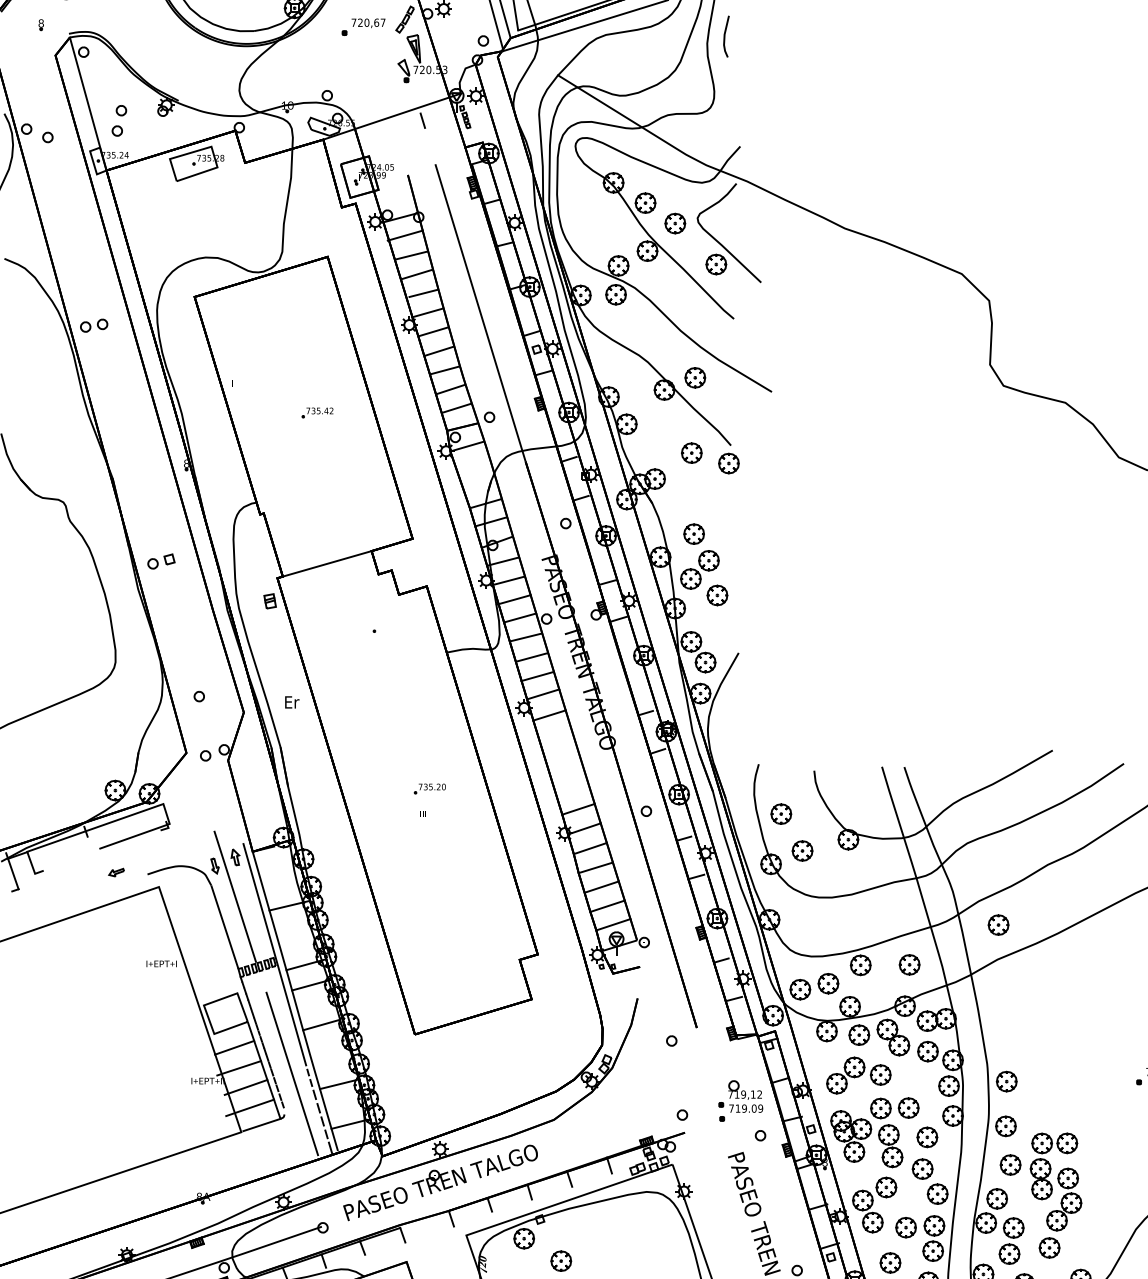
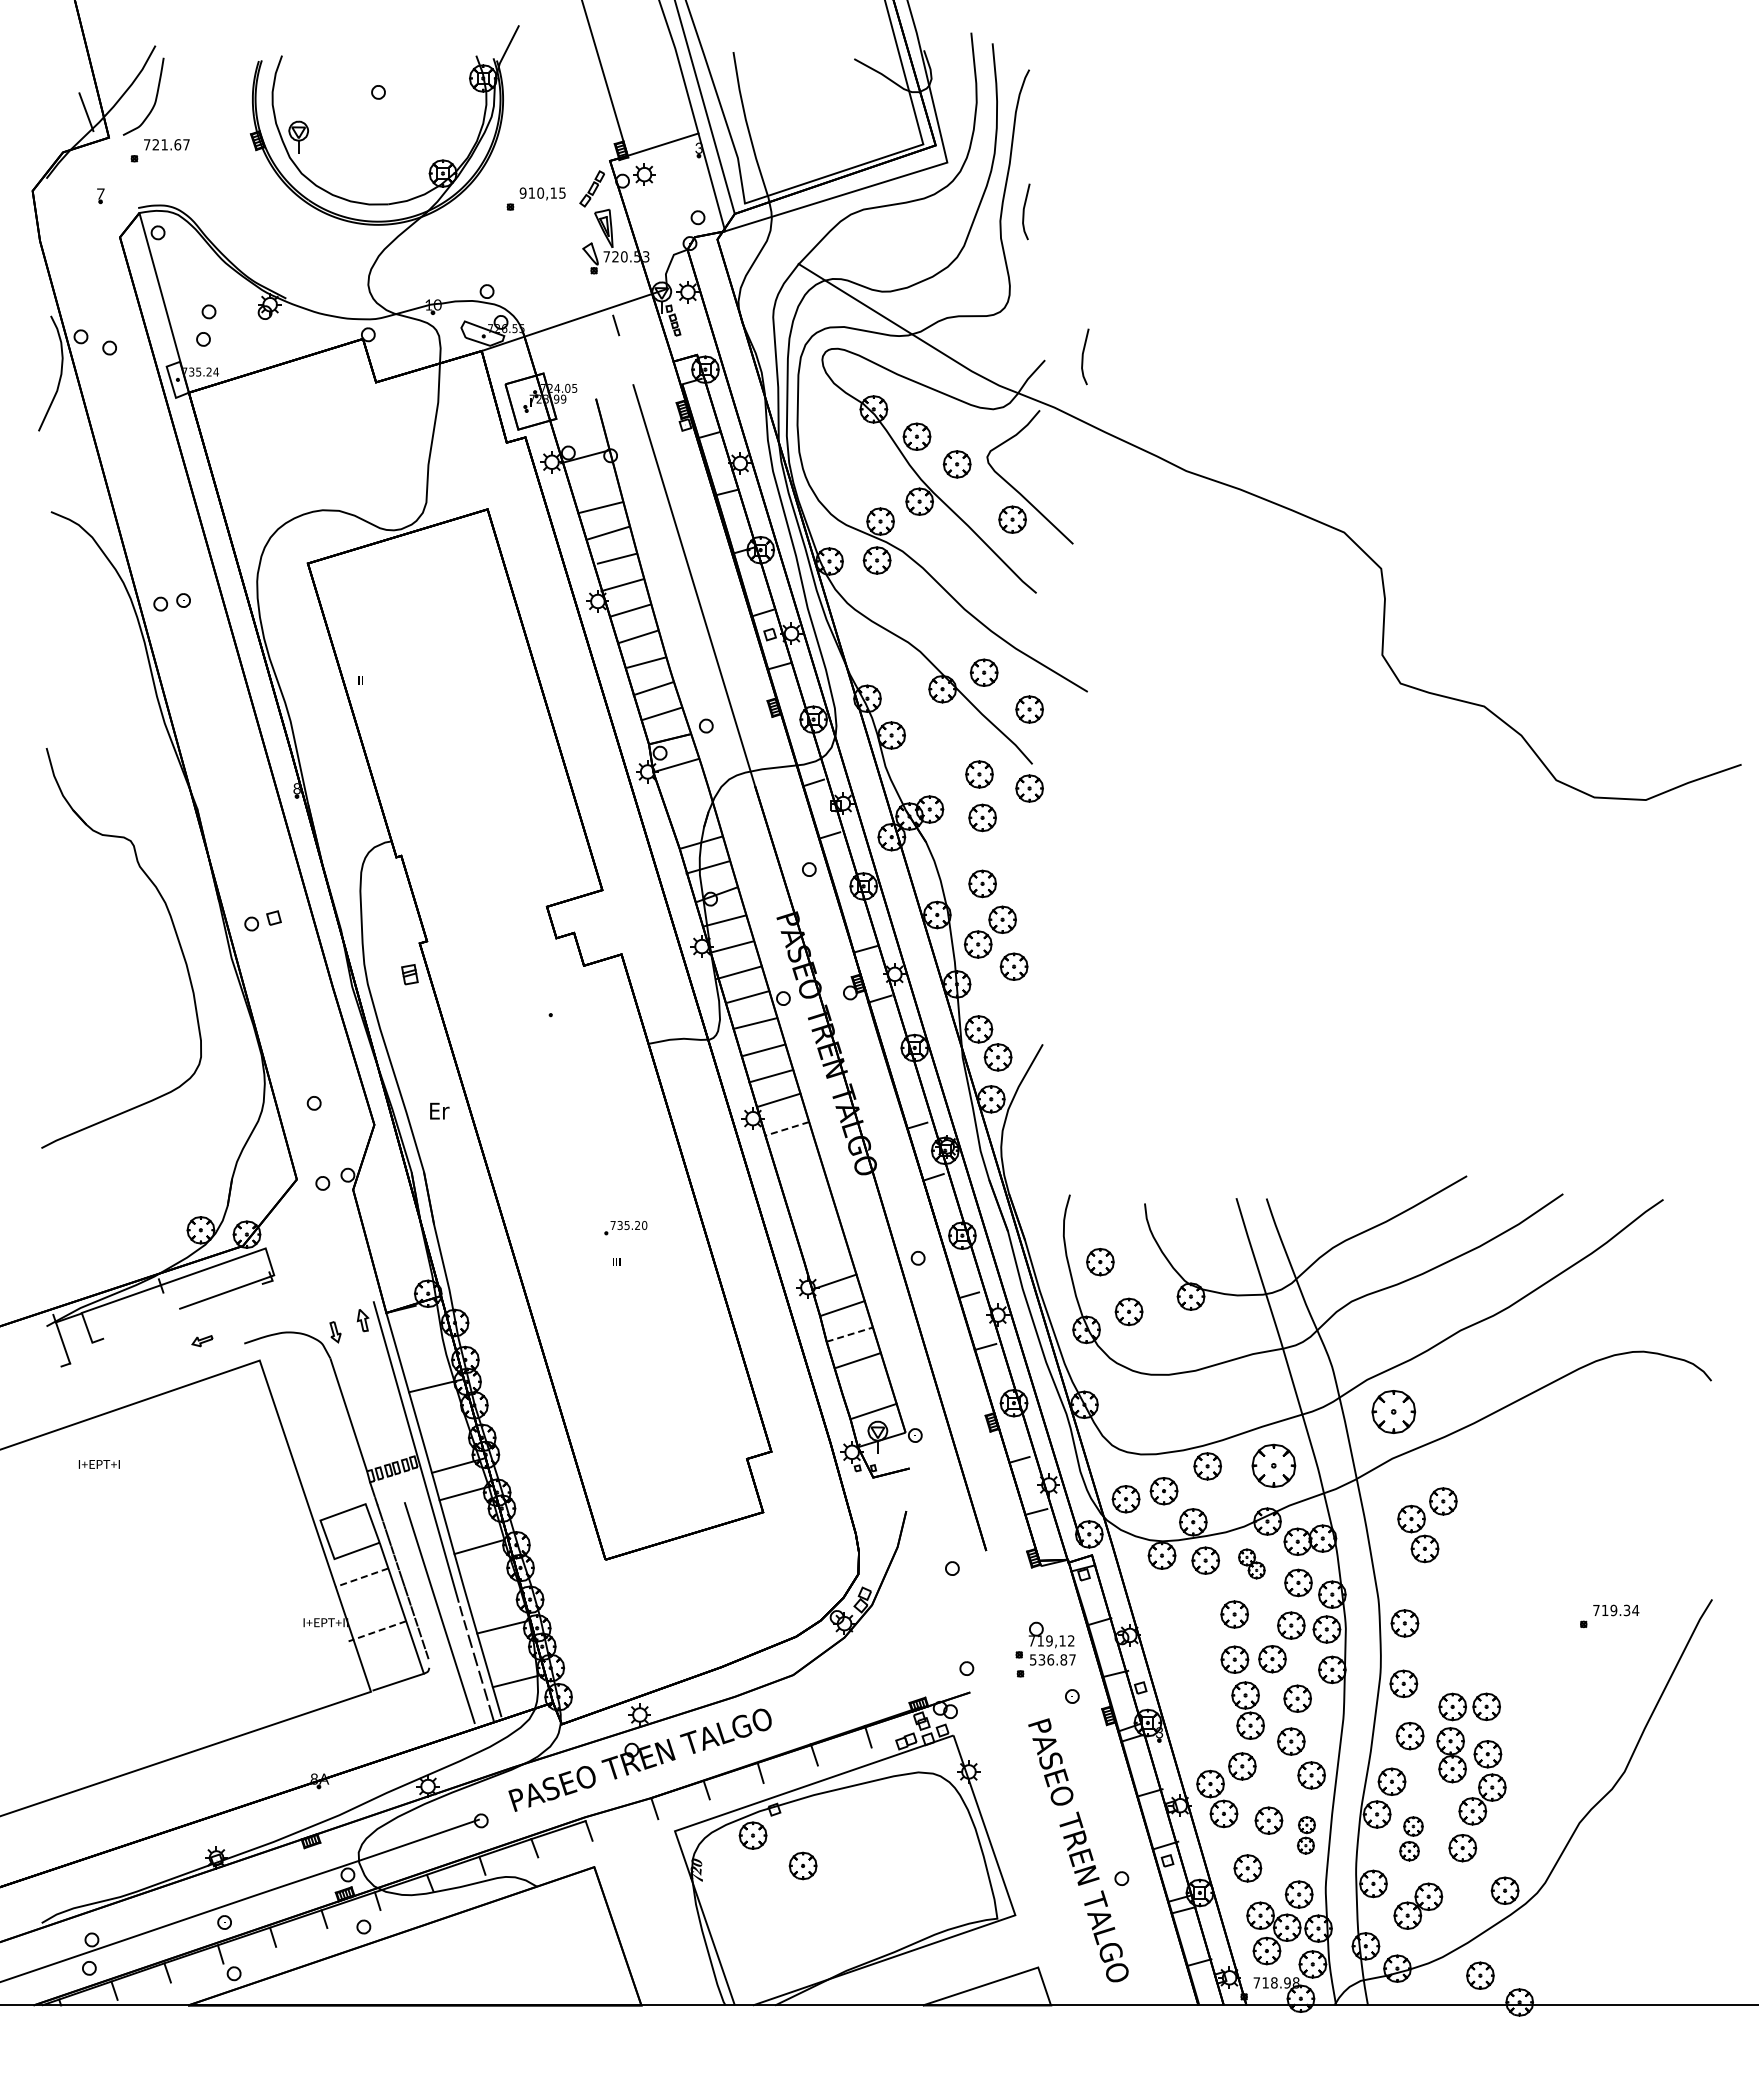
text: (368, 22) -> (542, 192), 720,67 -> 910,15
text: (41, 23) -> (100, 193), 8 -> 7
line: (768, 143) -> (1083, 356), added
part: (196, 163) -> (310, 383), removed
line: (405, 235) -> (592, 480), removed
part: (728, 405) -> (1029, 709), added
part: (317, 413) -> (473, 720), removed
part: (694, 484) -> (982, 817), added
line: (327, 563) -> (487, 923), removed
line: (549, 715) -> (787, 1128), solid -> dashed
line: (578, 809) -> (826, 1255), removed
line: (596, 867) -> (850, 1334), solid -> dashed
line: (235, 896) -> (362, 1373), removed
line: (607, 906) -> (865, 1386), removed
part: (998, 924) -> (1393, 1411), size x1.6
text: (161, 963) -> (98, 1464), moved
part: (909, 964) -> (1273, 1465), size x1.6
part: (1023, 1009) -> (1427, 1525), added
part: (893, 1037) -> (1251, 1563), size x0.6
line: (234, 1047) -> (361, 1577), solid -> dashed
line: (238, 1068) -> (367, 1605), removed
part: (845, 1075) -> (1187, 1615), removed
part: (922, 1083) -> (1291, 1625), added
line: (245, 1087) -> (376, 1631), solid -> dashed
line: (249, 1107) -> (382, 1658), removed
text: (745, 1108) -> (1052, 1659), 719.09 -> 536.87
part: (850, 1136) -> (1194, 1697), removed
part: (933, 1238) -> (1306, 1835), size x0.6
part: (1011, 1240) -> (1411, 1838), size x0.7

